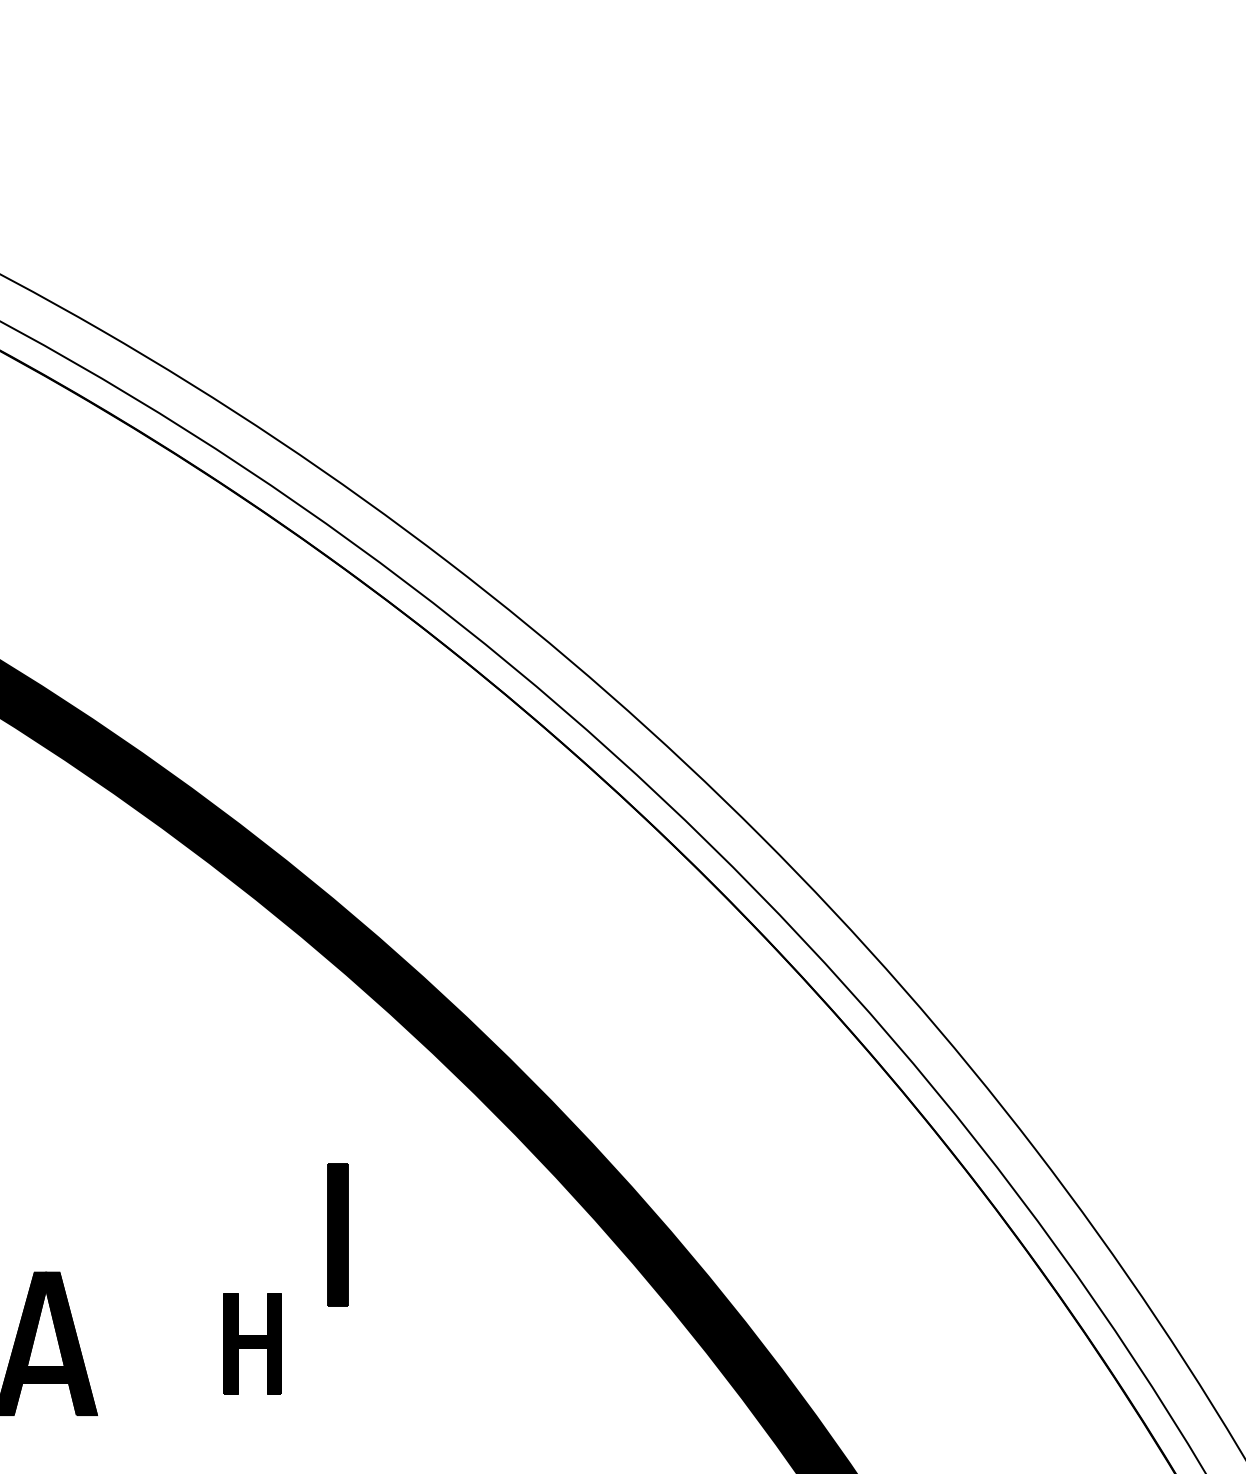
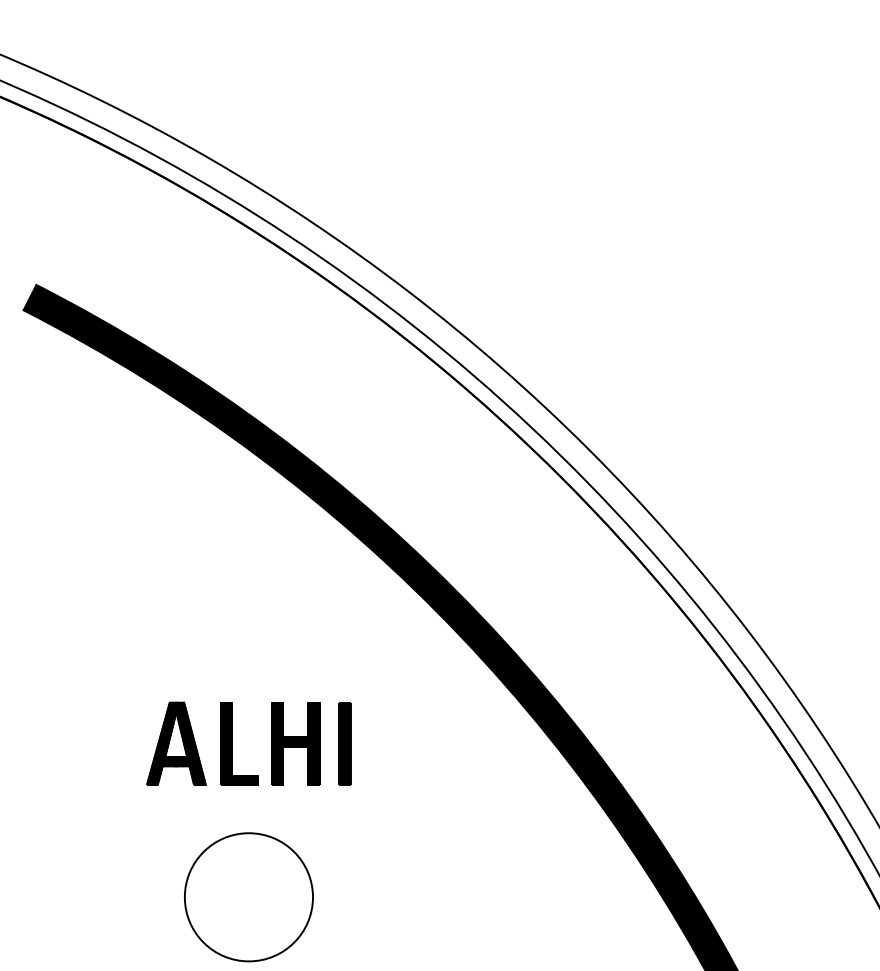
part: (336, 1234) -> (344, 743), moved
part: (143, 1343) -> (232, 743), added
part: (252, 1343) -> (295, 743), size x1.43

